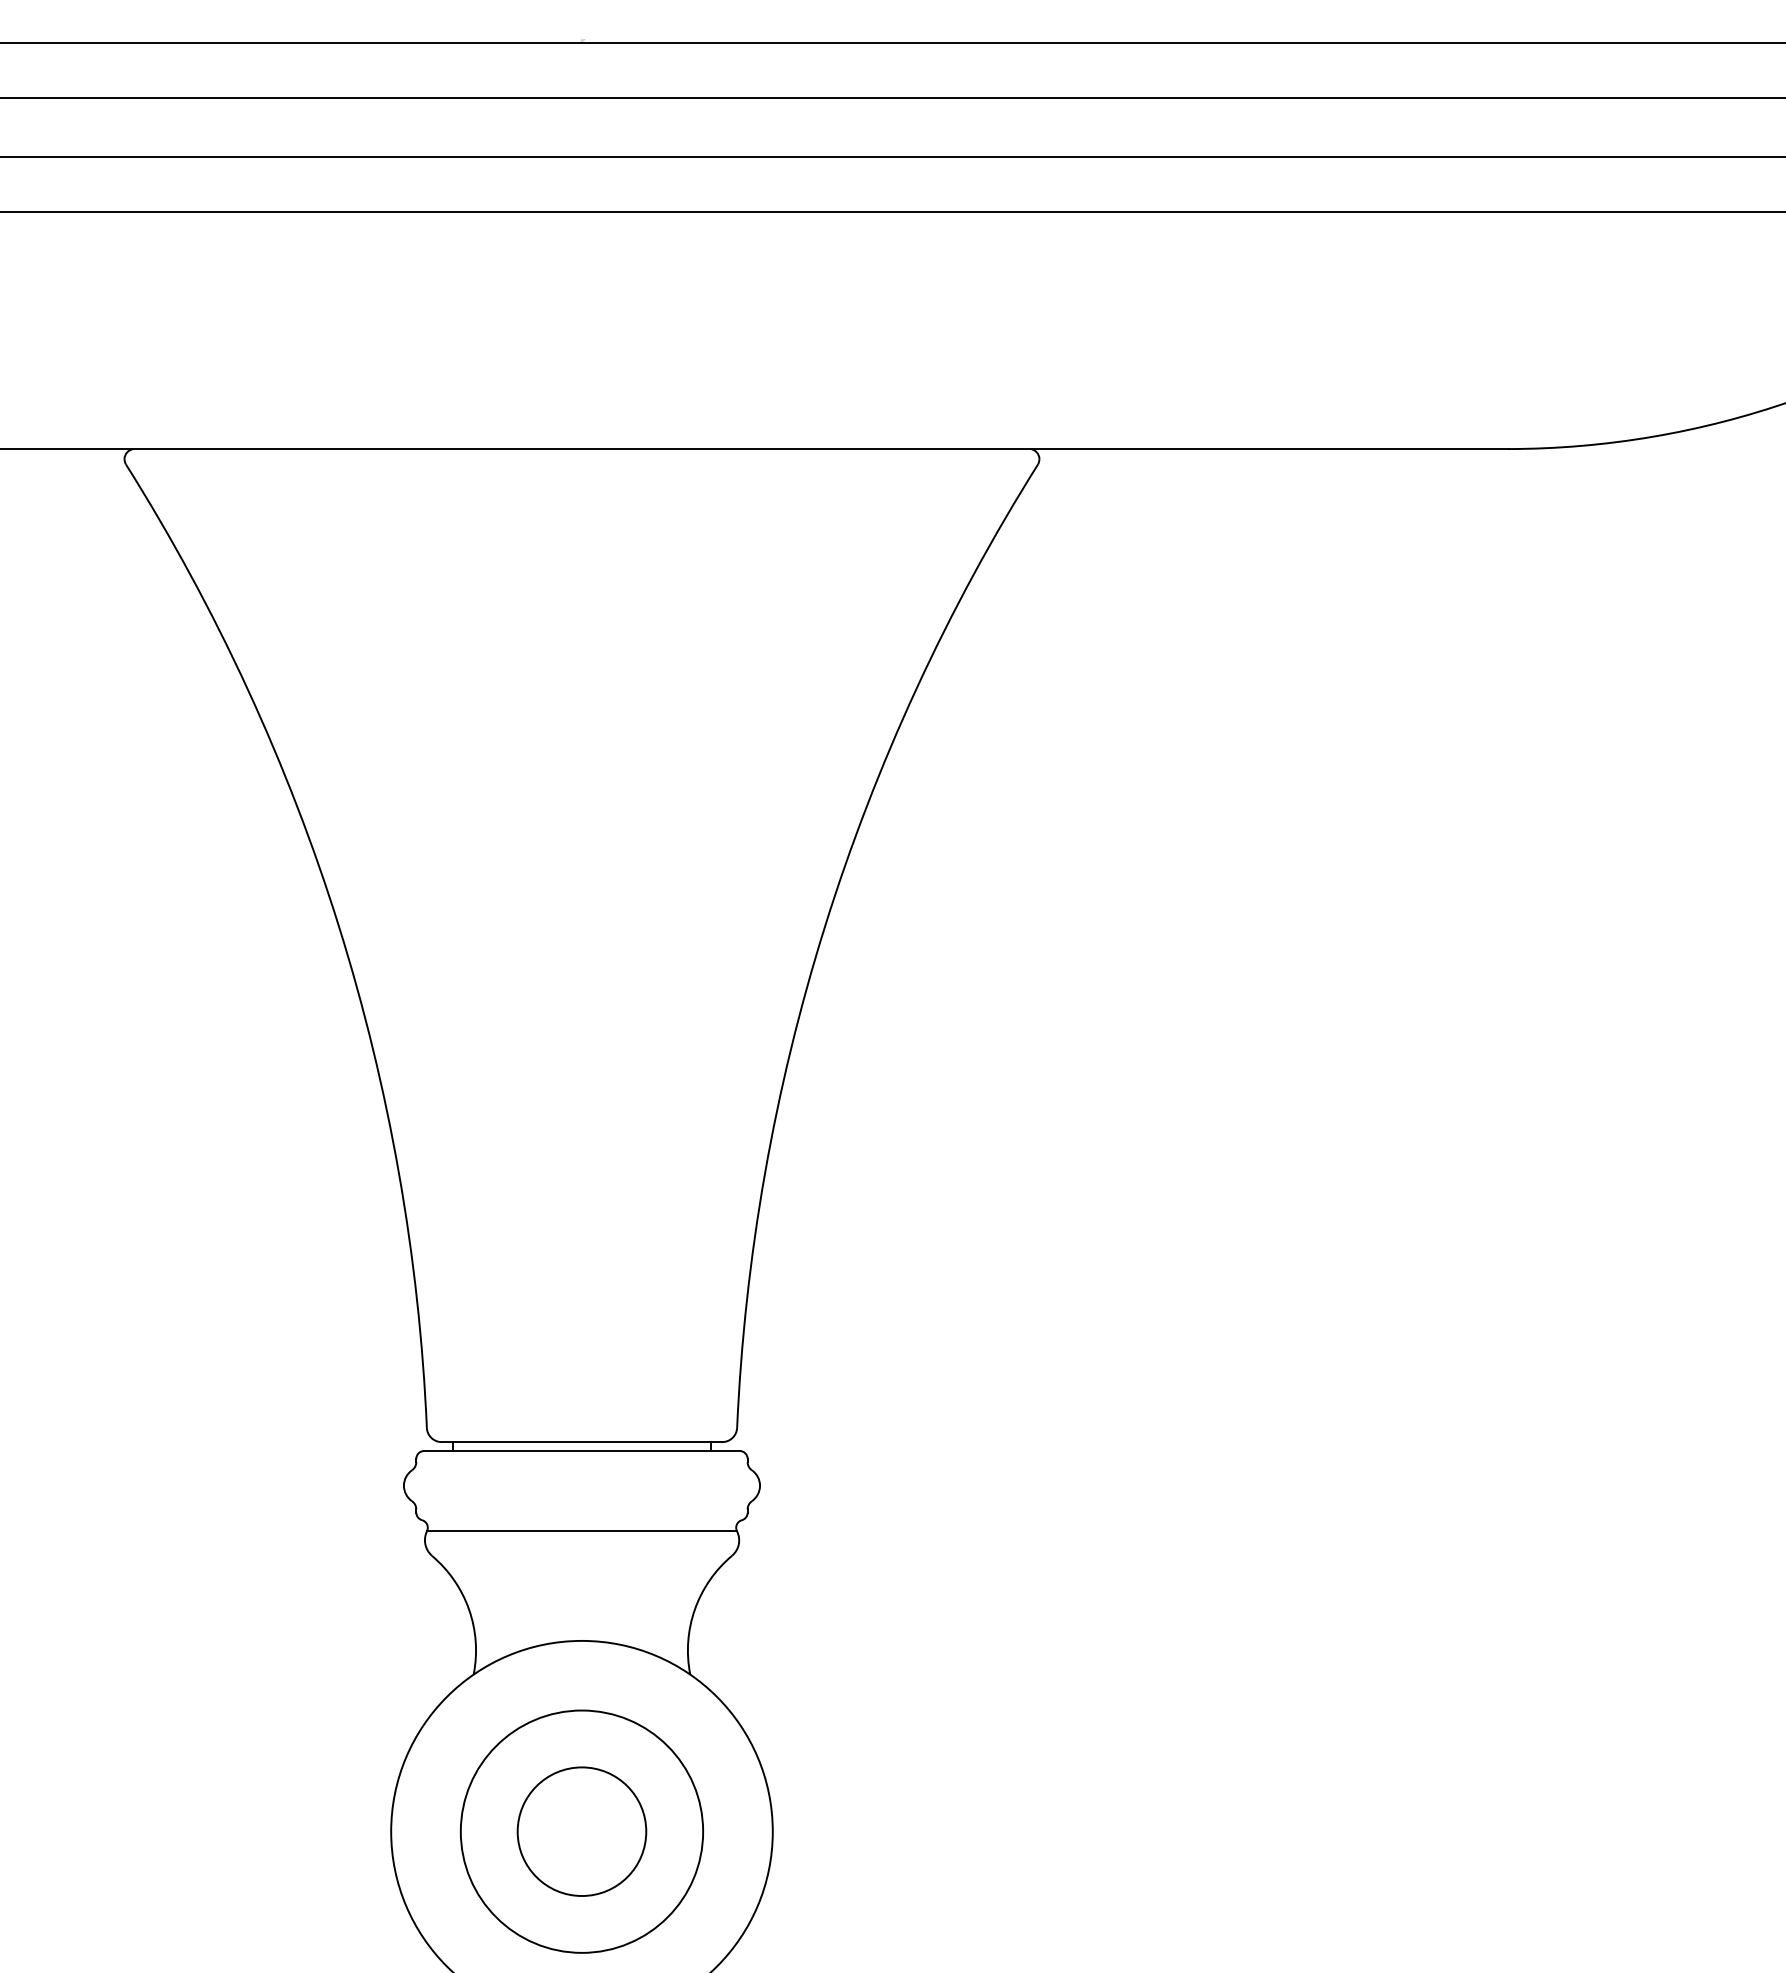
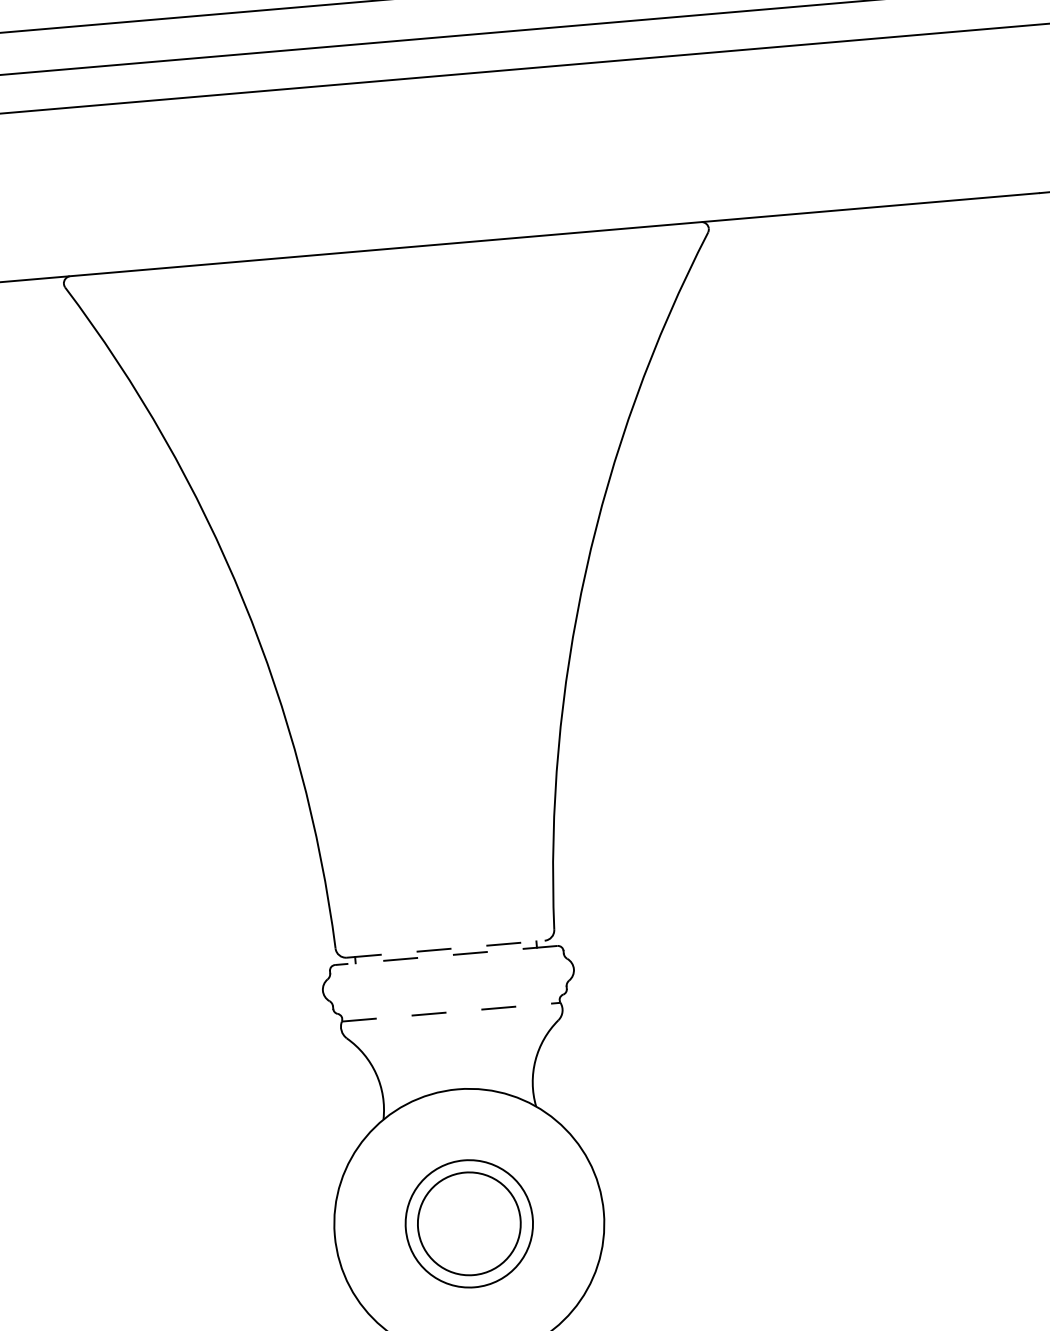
line: (582, 1442) -> (446, 949), solid -> dashed
line: (581, 1450) -> (445, 955), solid -> dashed
line: (582, 1531) -> (451, 1012), solid -> dashed
circle: (581, 1831) -> (468, 1223), size x0.6
circle: (581, 1831) -> (468, 1223), size x1.4

